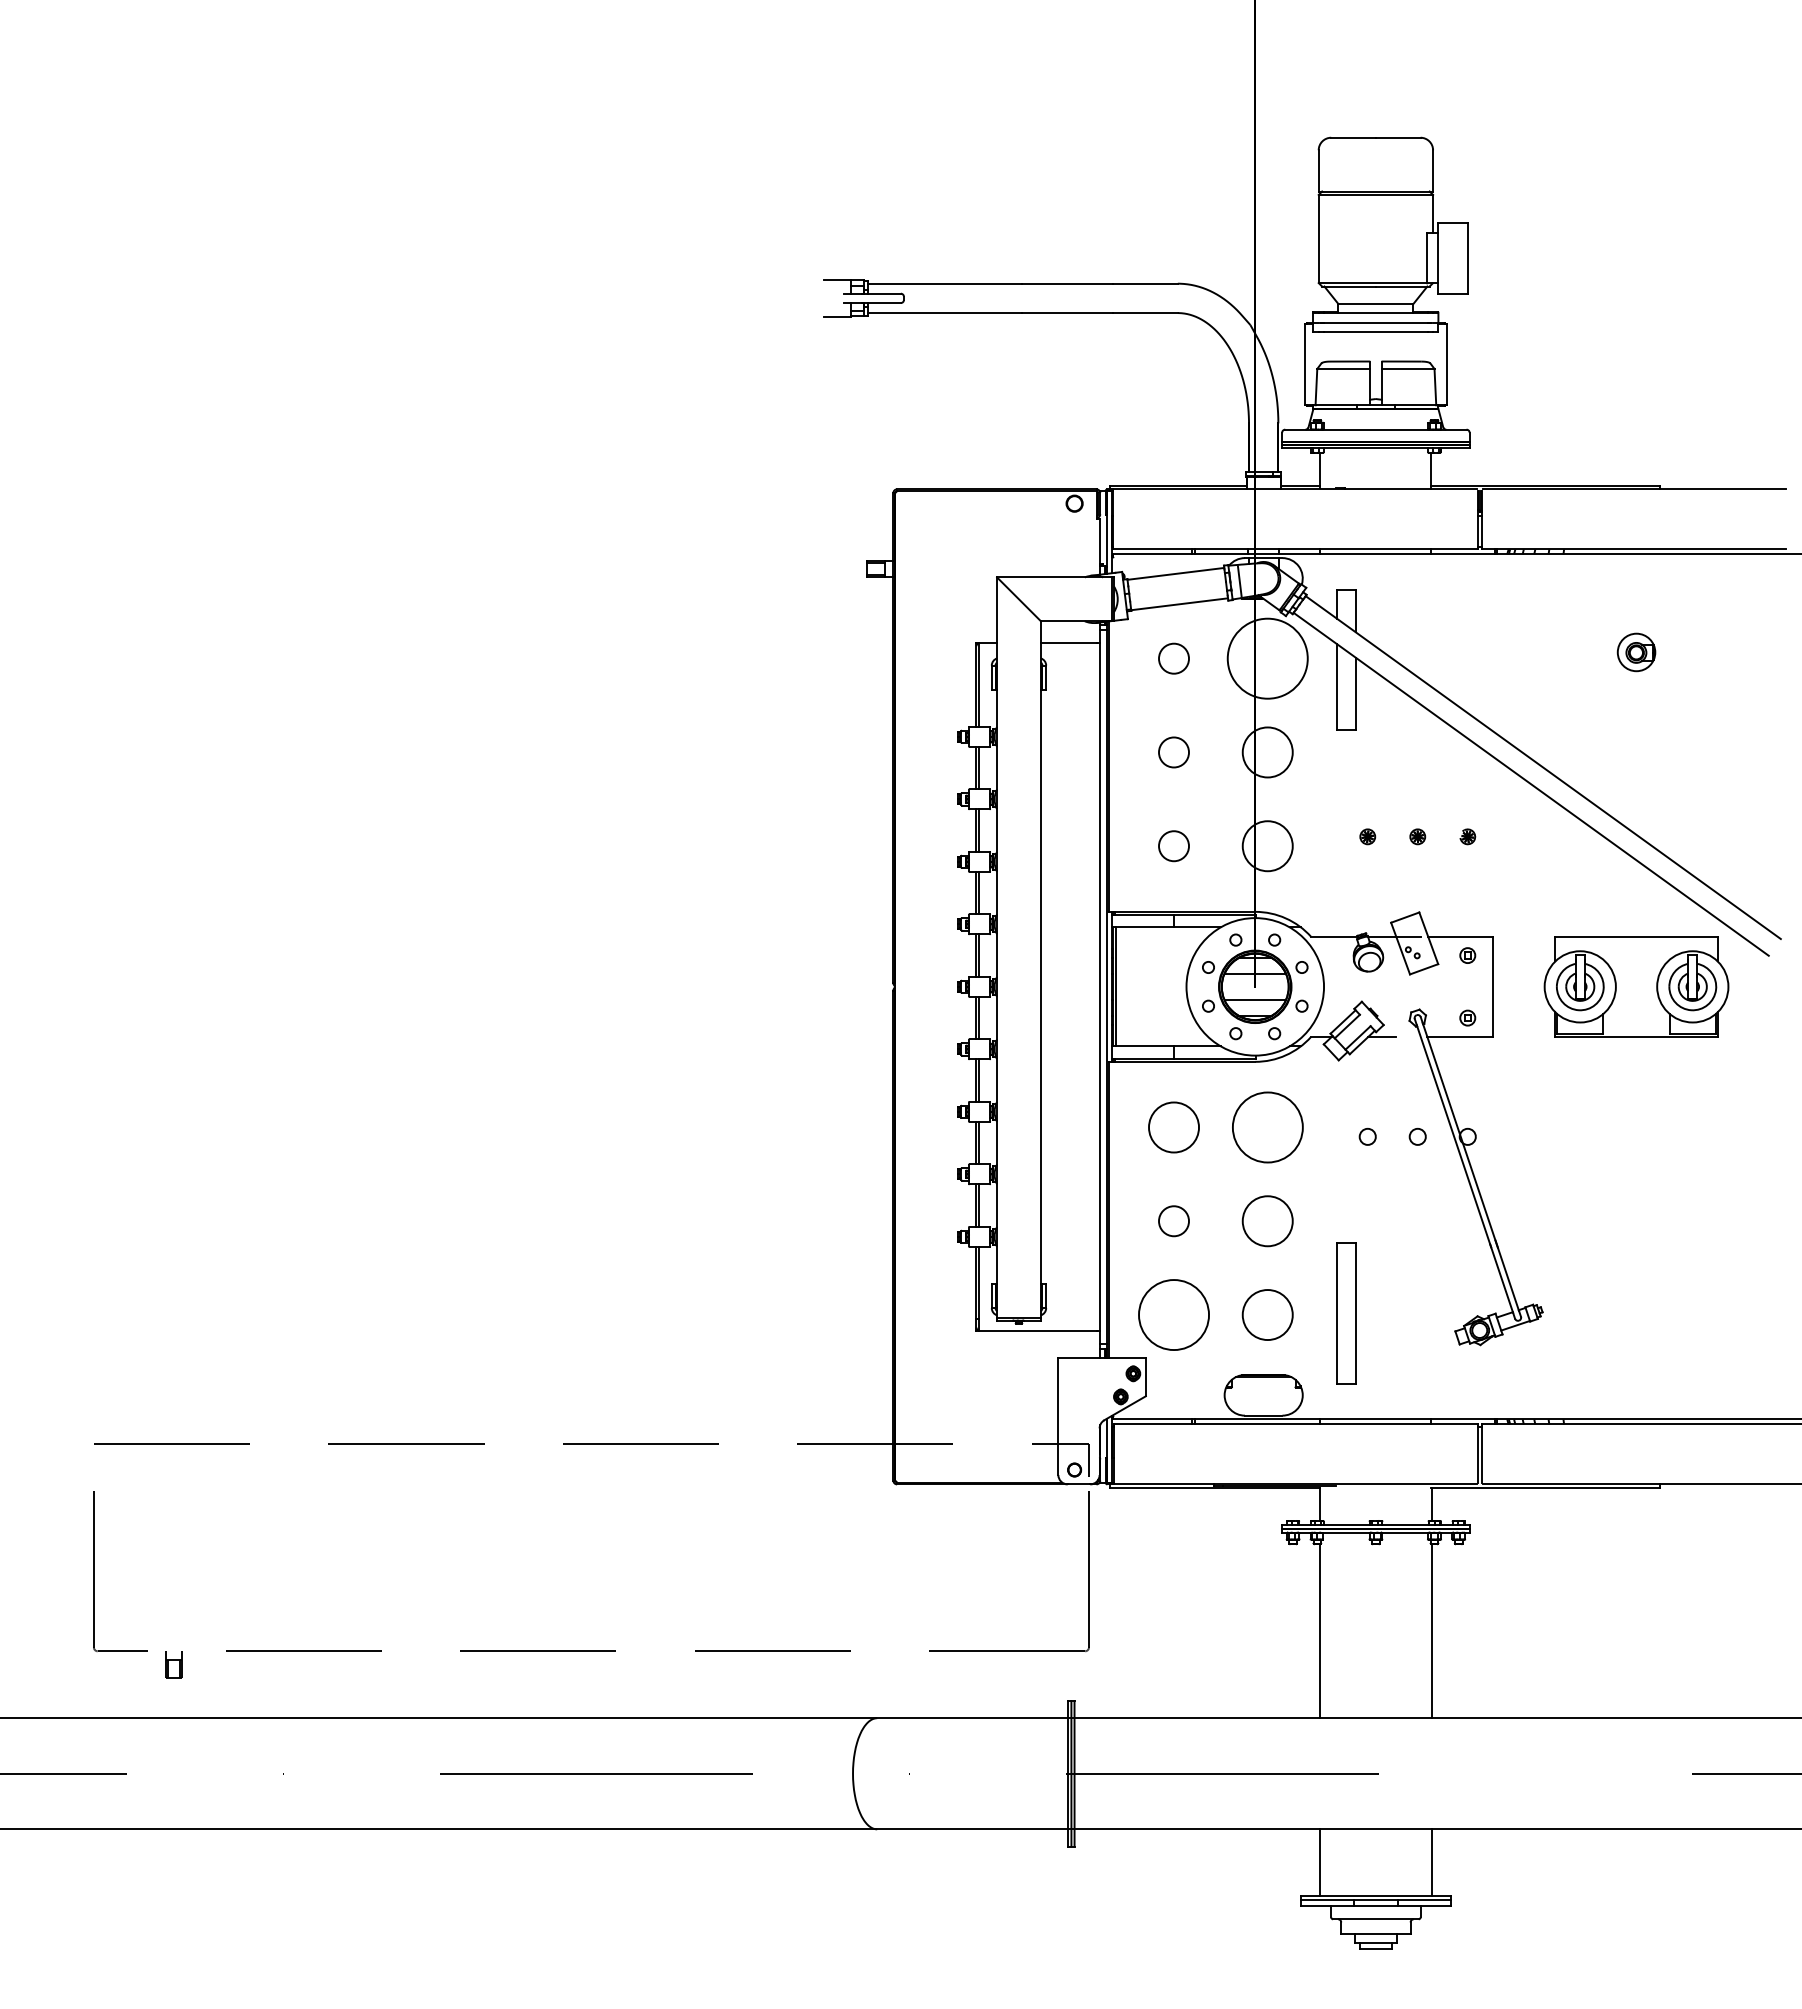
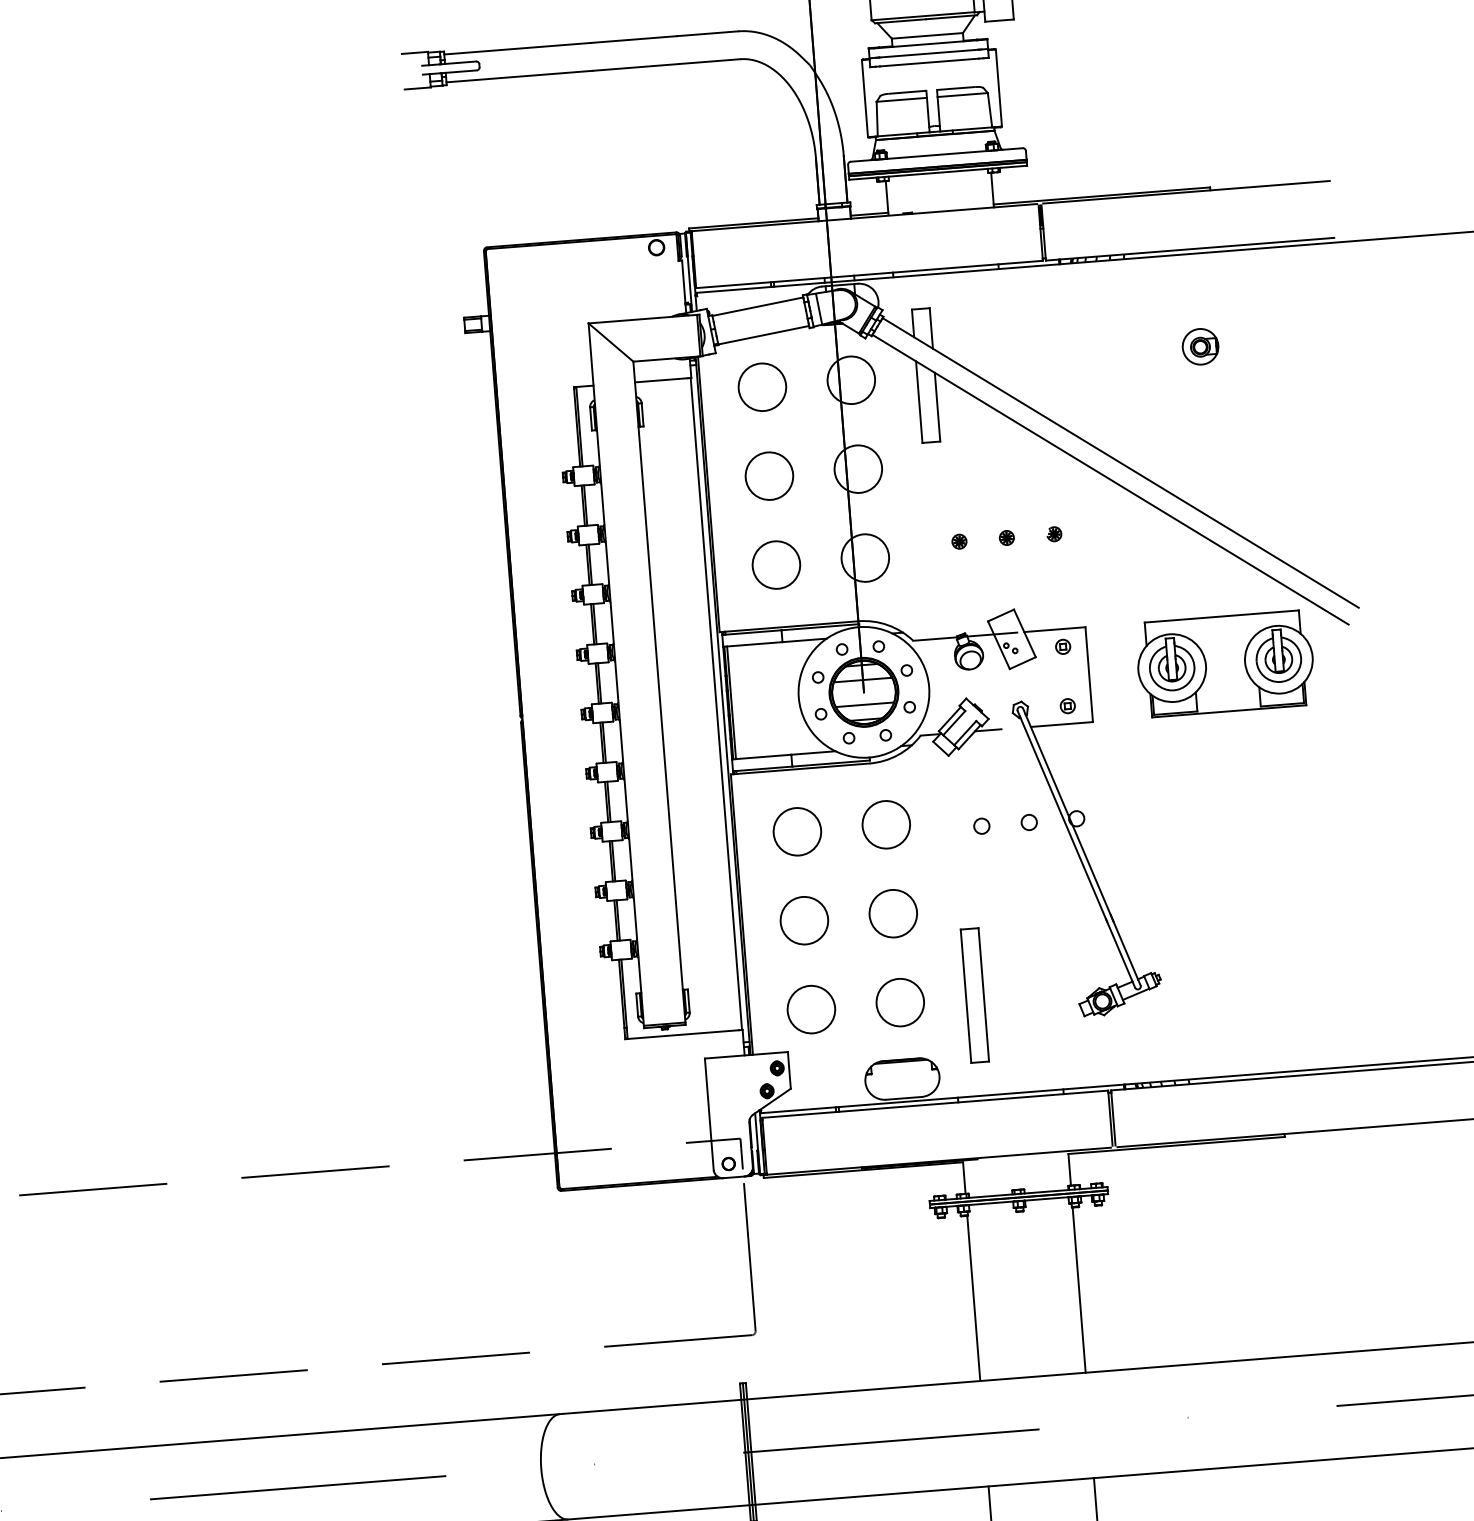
circle: (1174, 658) -> (762, 387), size x1.67
circle: (1267, 658) -> (851, 380), size x0.62
circle: (1173, 752) -> (768, 476), size x1.67
circle: (1174, 846) -> (776, 565), size x1.67
circle: (1267, 1127) -> (886, 824), size x0.71
circle: (1174, 1221) -> (804, 920), size x1.67
circle: (1173, 1314) -> (810, 1009), size x0.71

